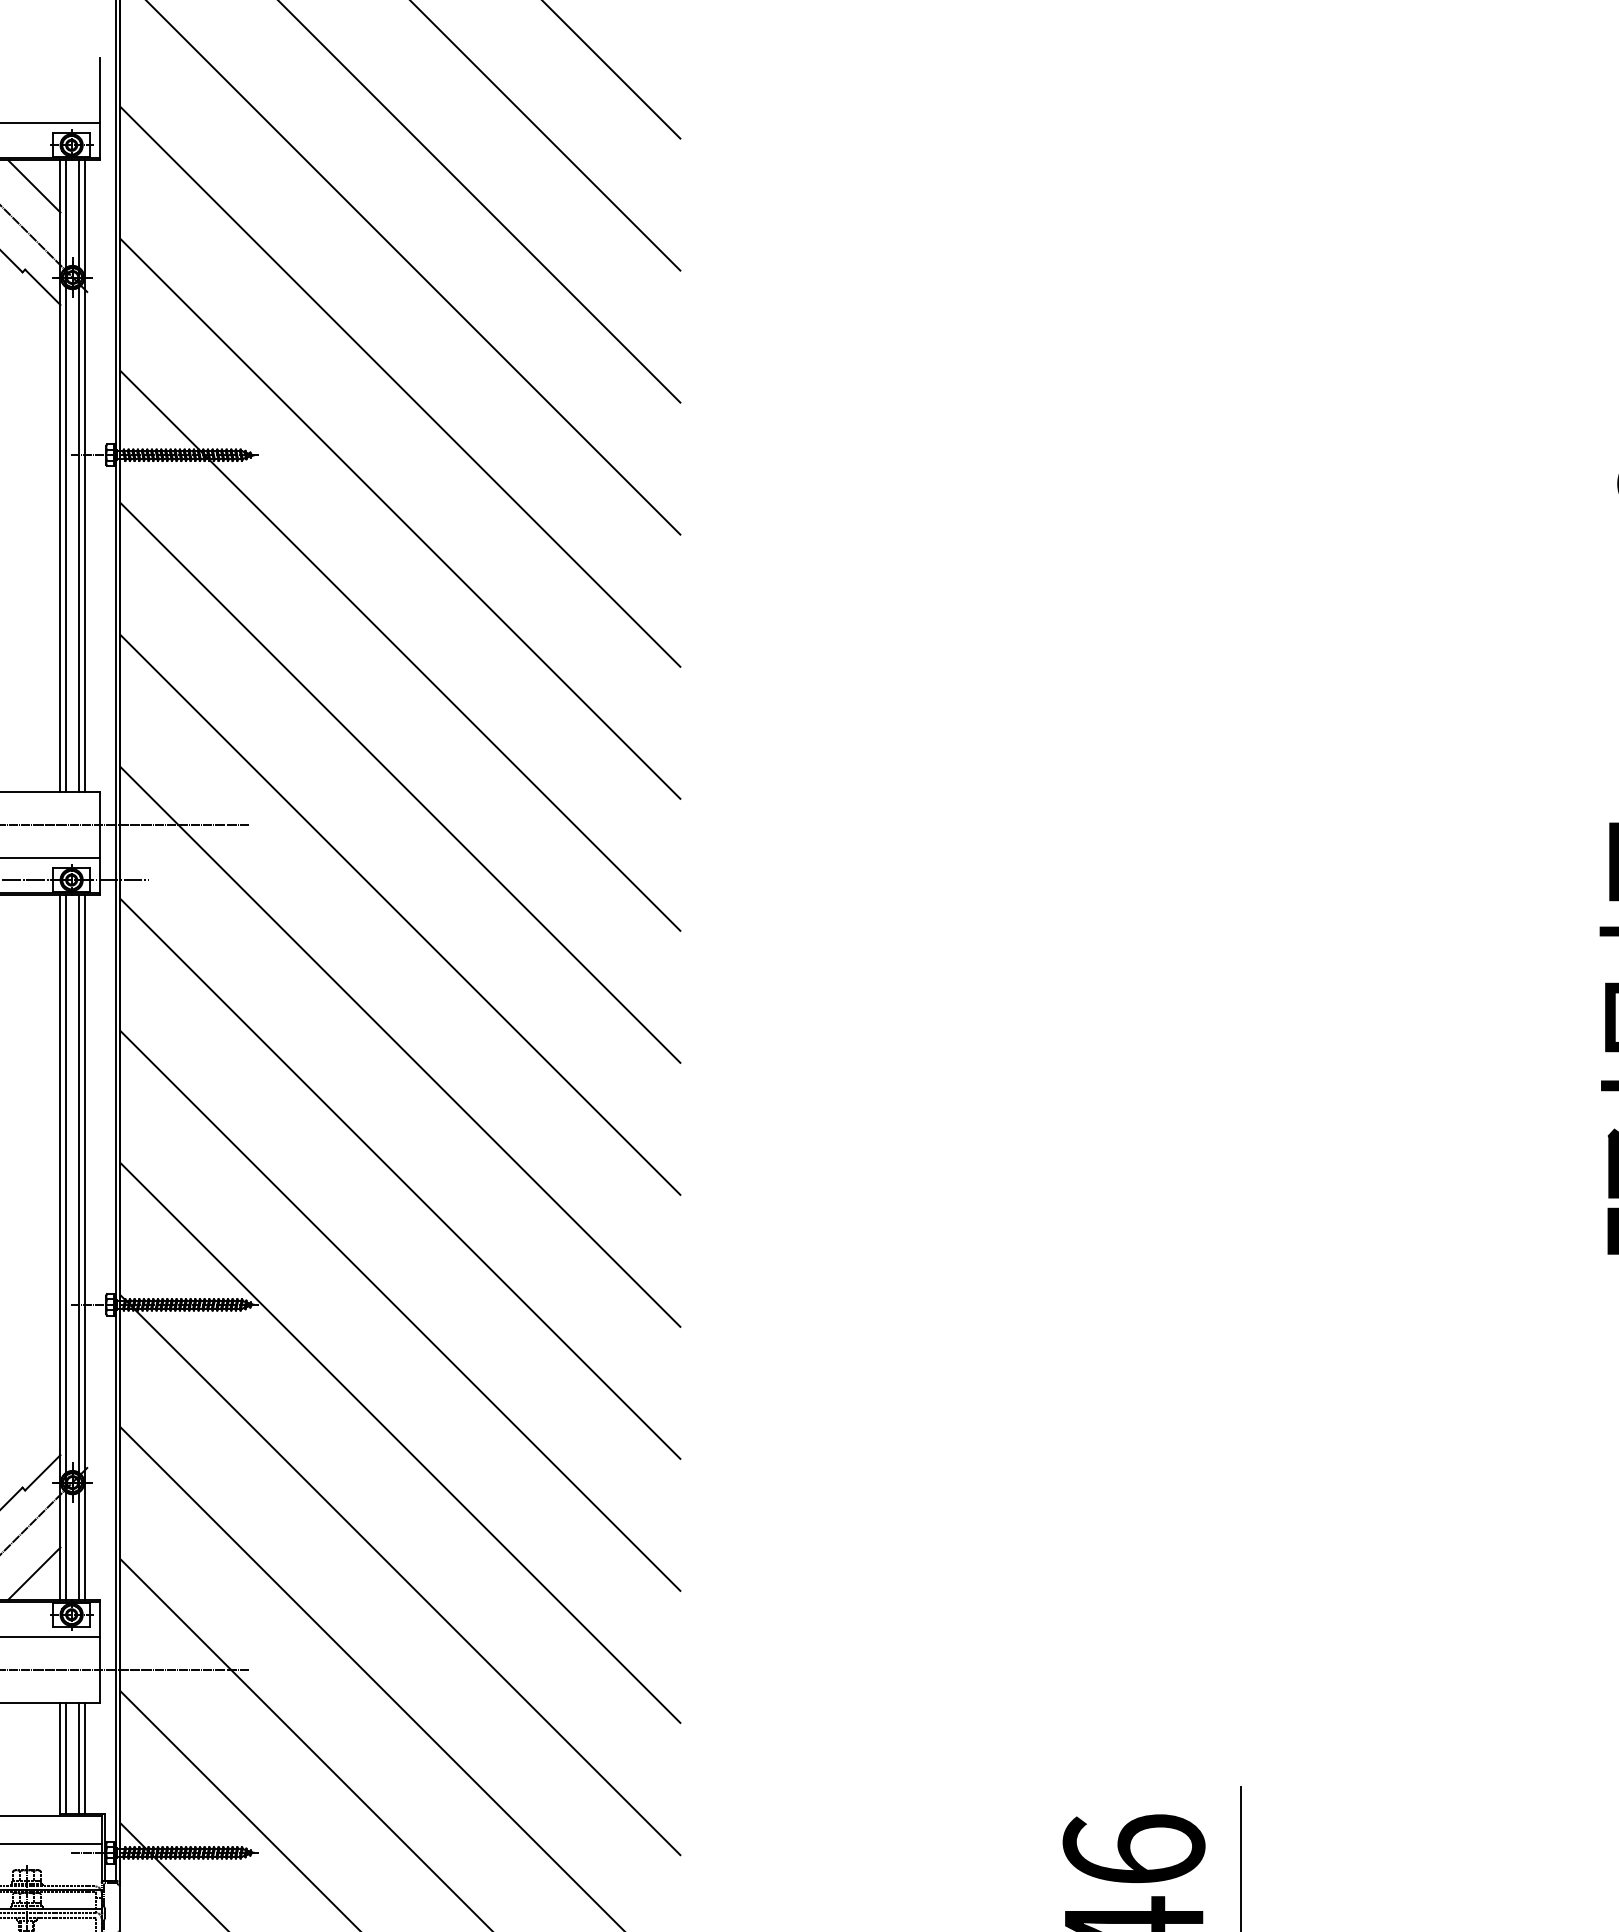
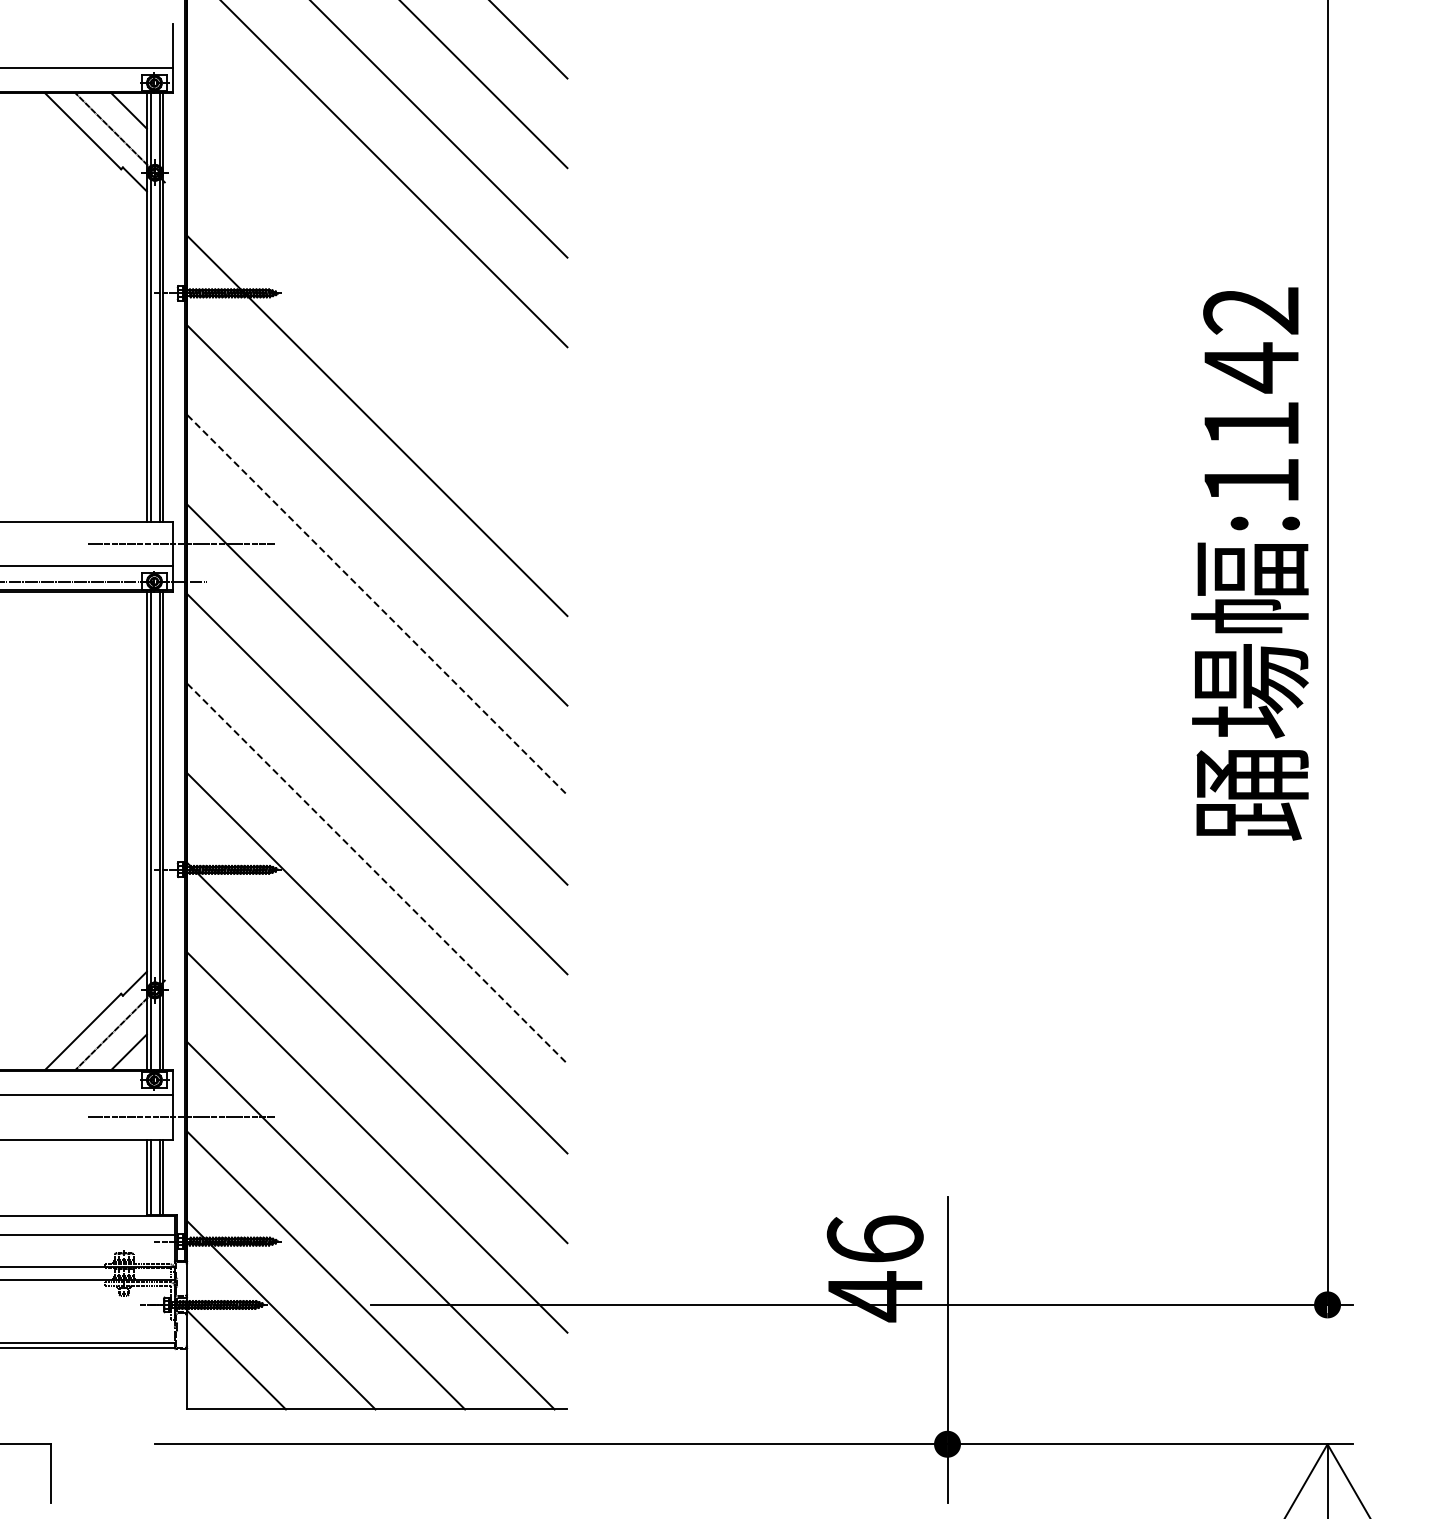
line: (400, 386) -> (377, 246), removed
line: (400, 518) -> (377, 336), removed
line: (400, 915) -> (377, 605), solid -> dashed
line: (400, 1310) -> (377, 873), solid -> dashed

